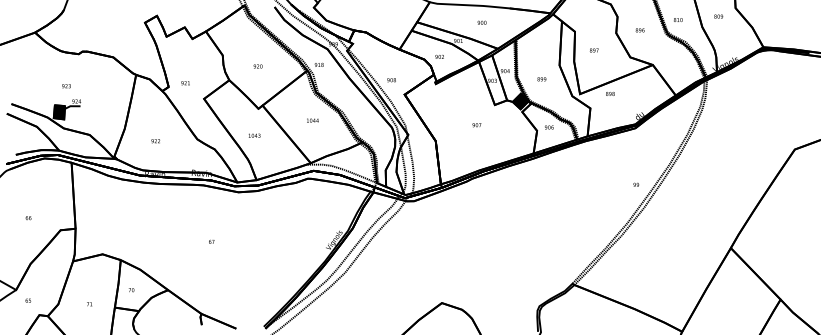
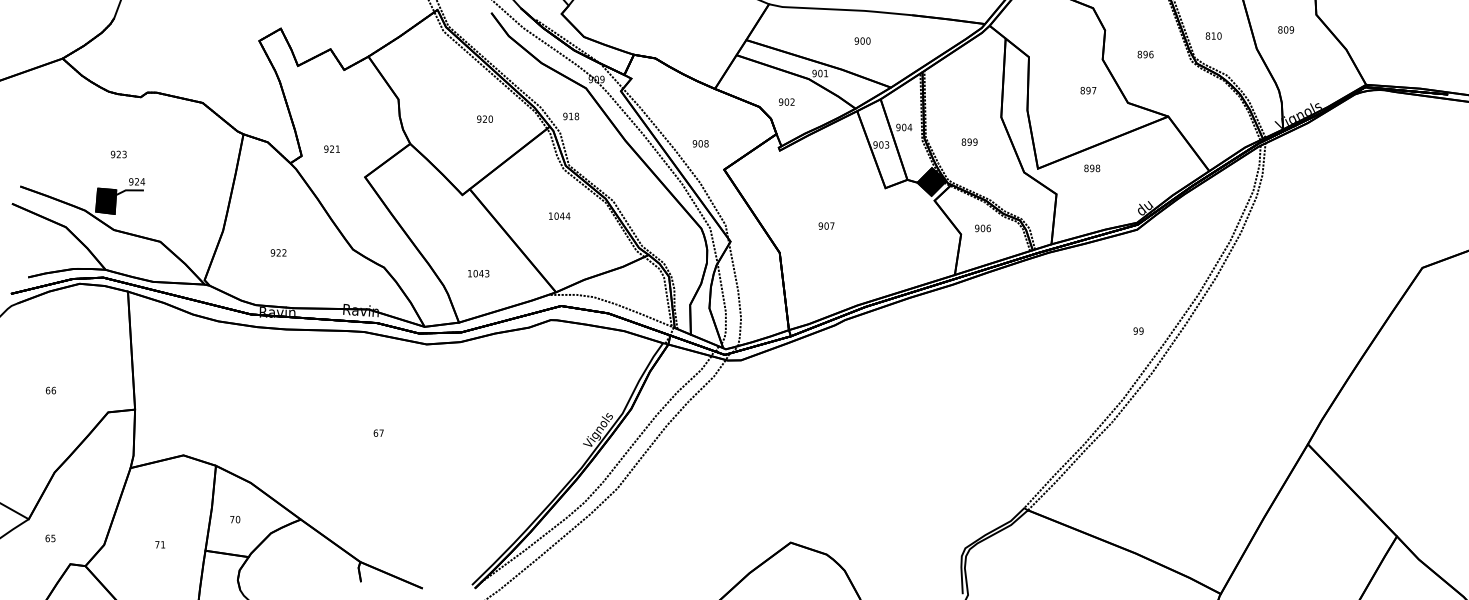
text: (593, 50) -> (1087, 90), moved
text: (257, 66) -> (483, 119), moved
text: (476, 125) -> (825, 226), moved
text: (254, 135) -> (478, 273), moved

